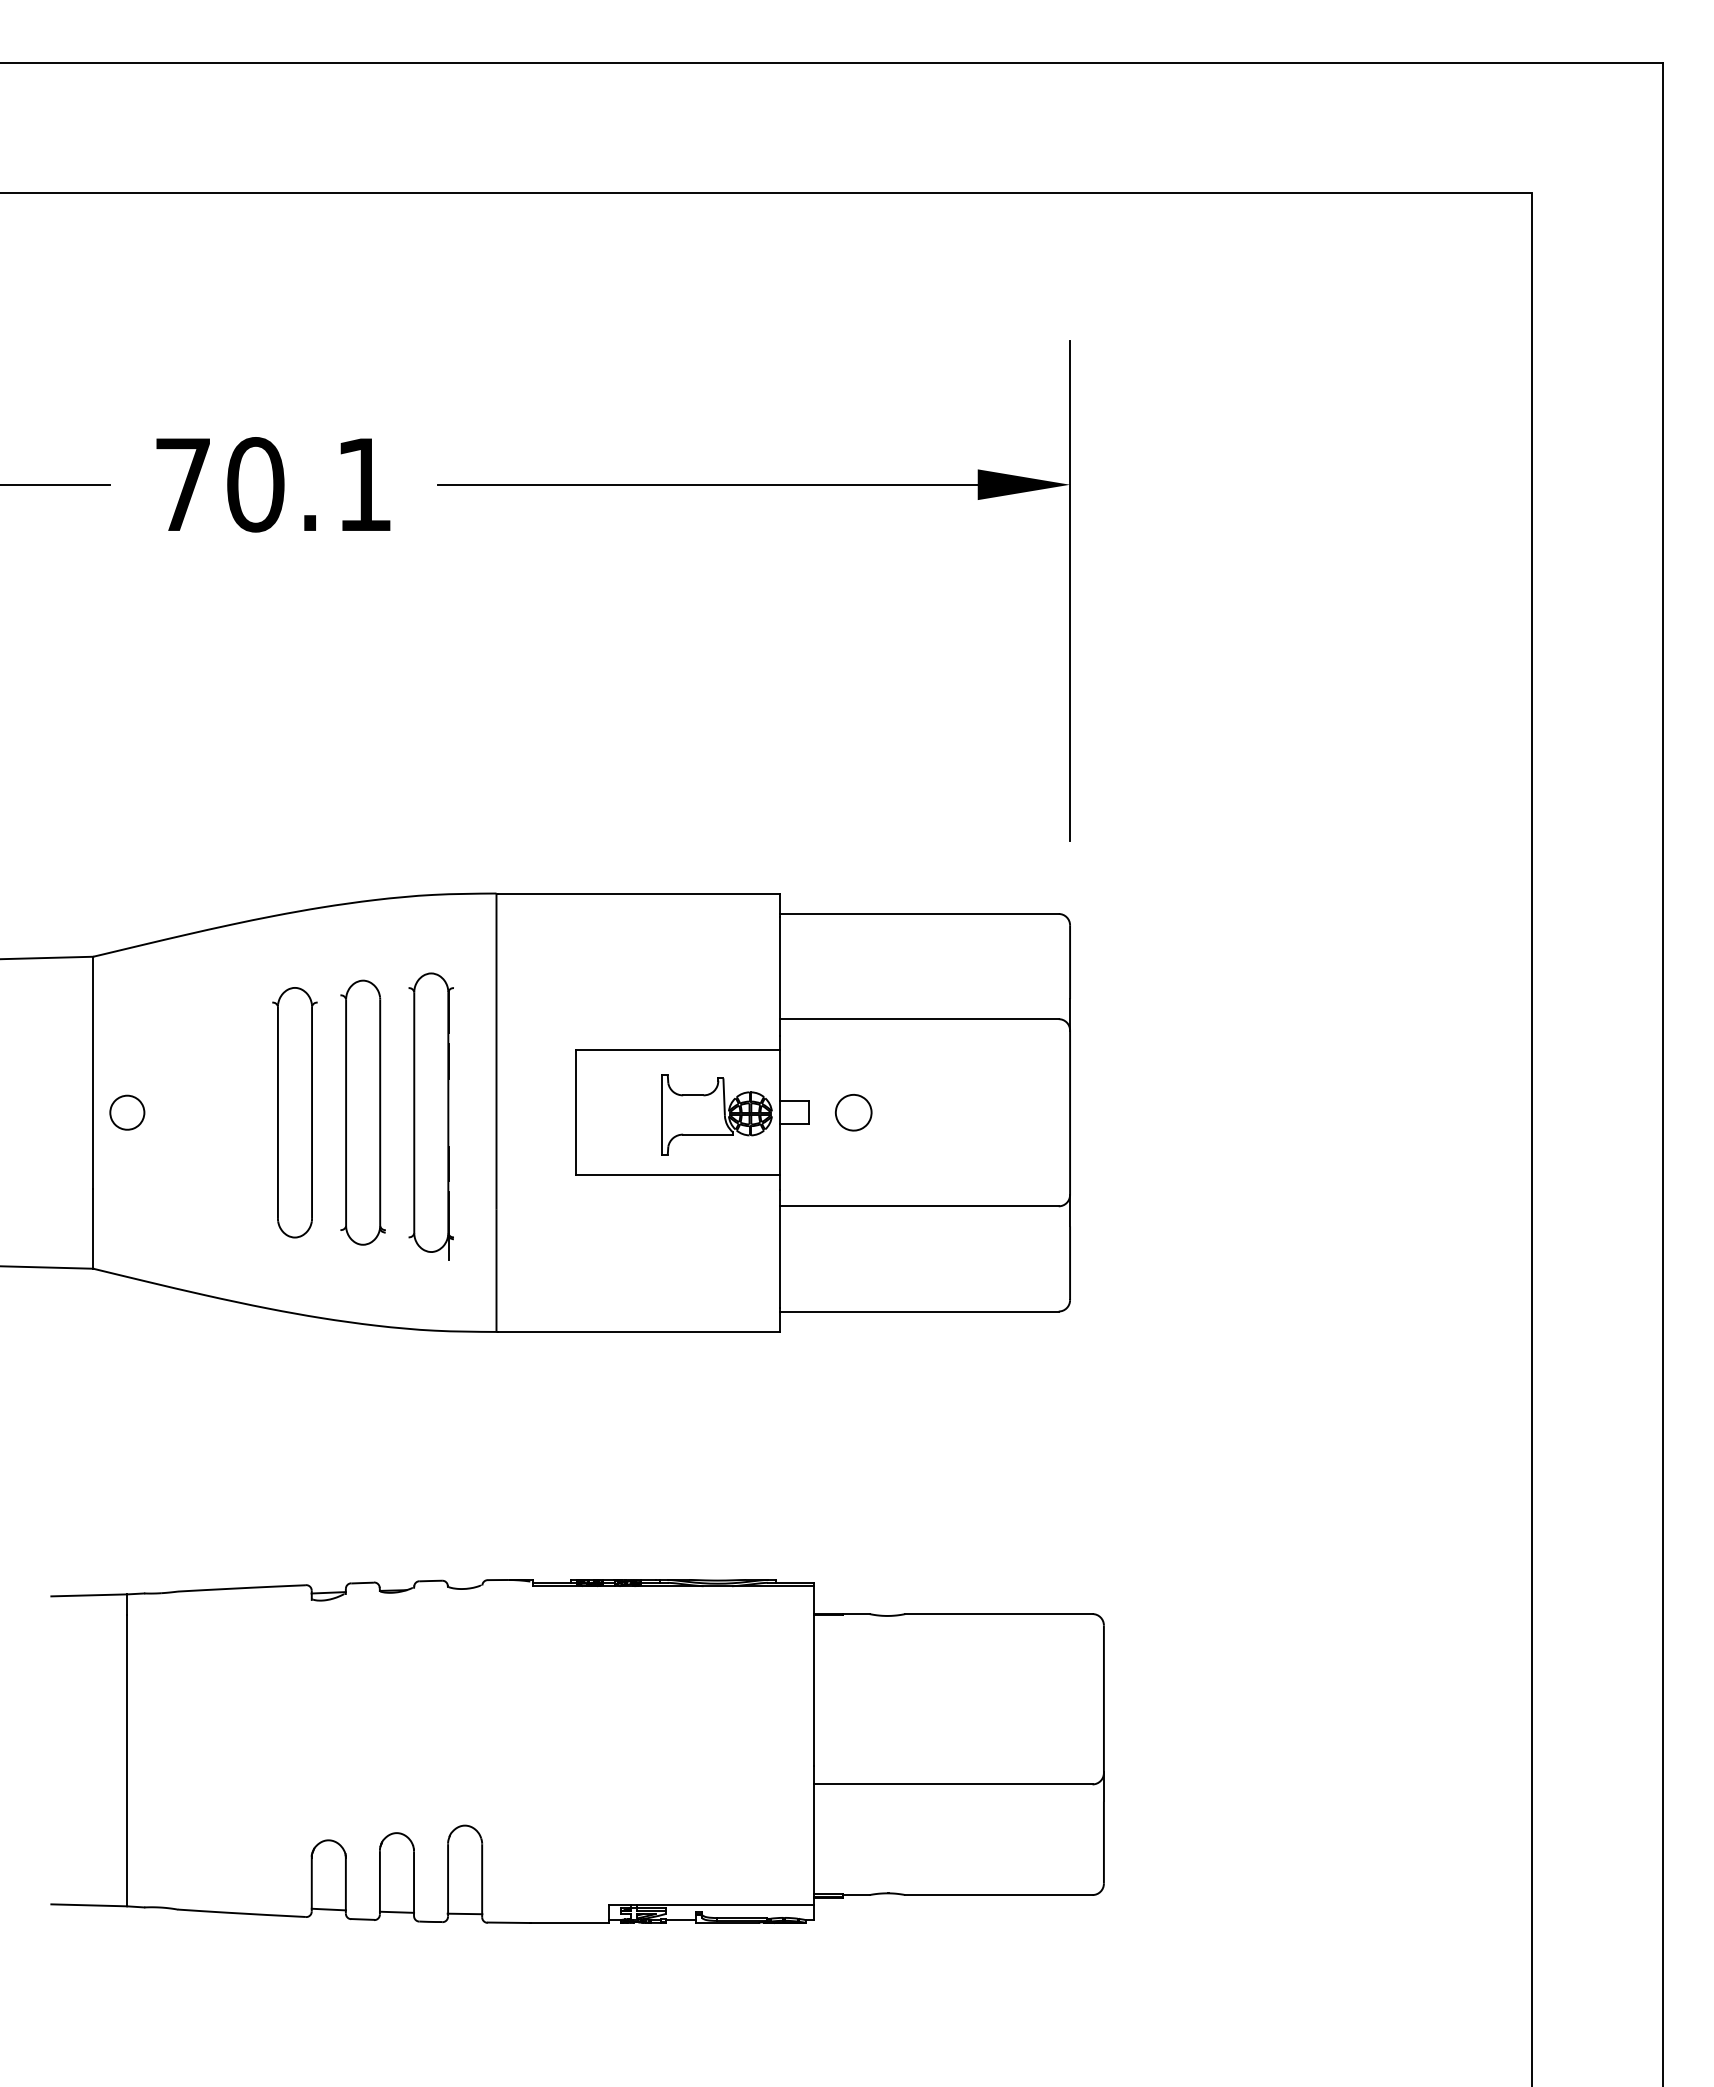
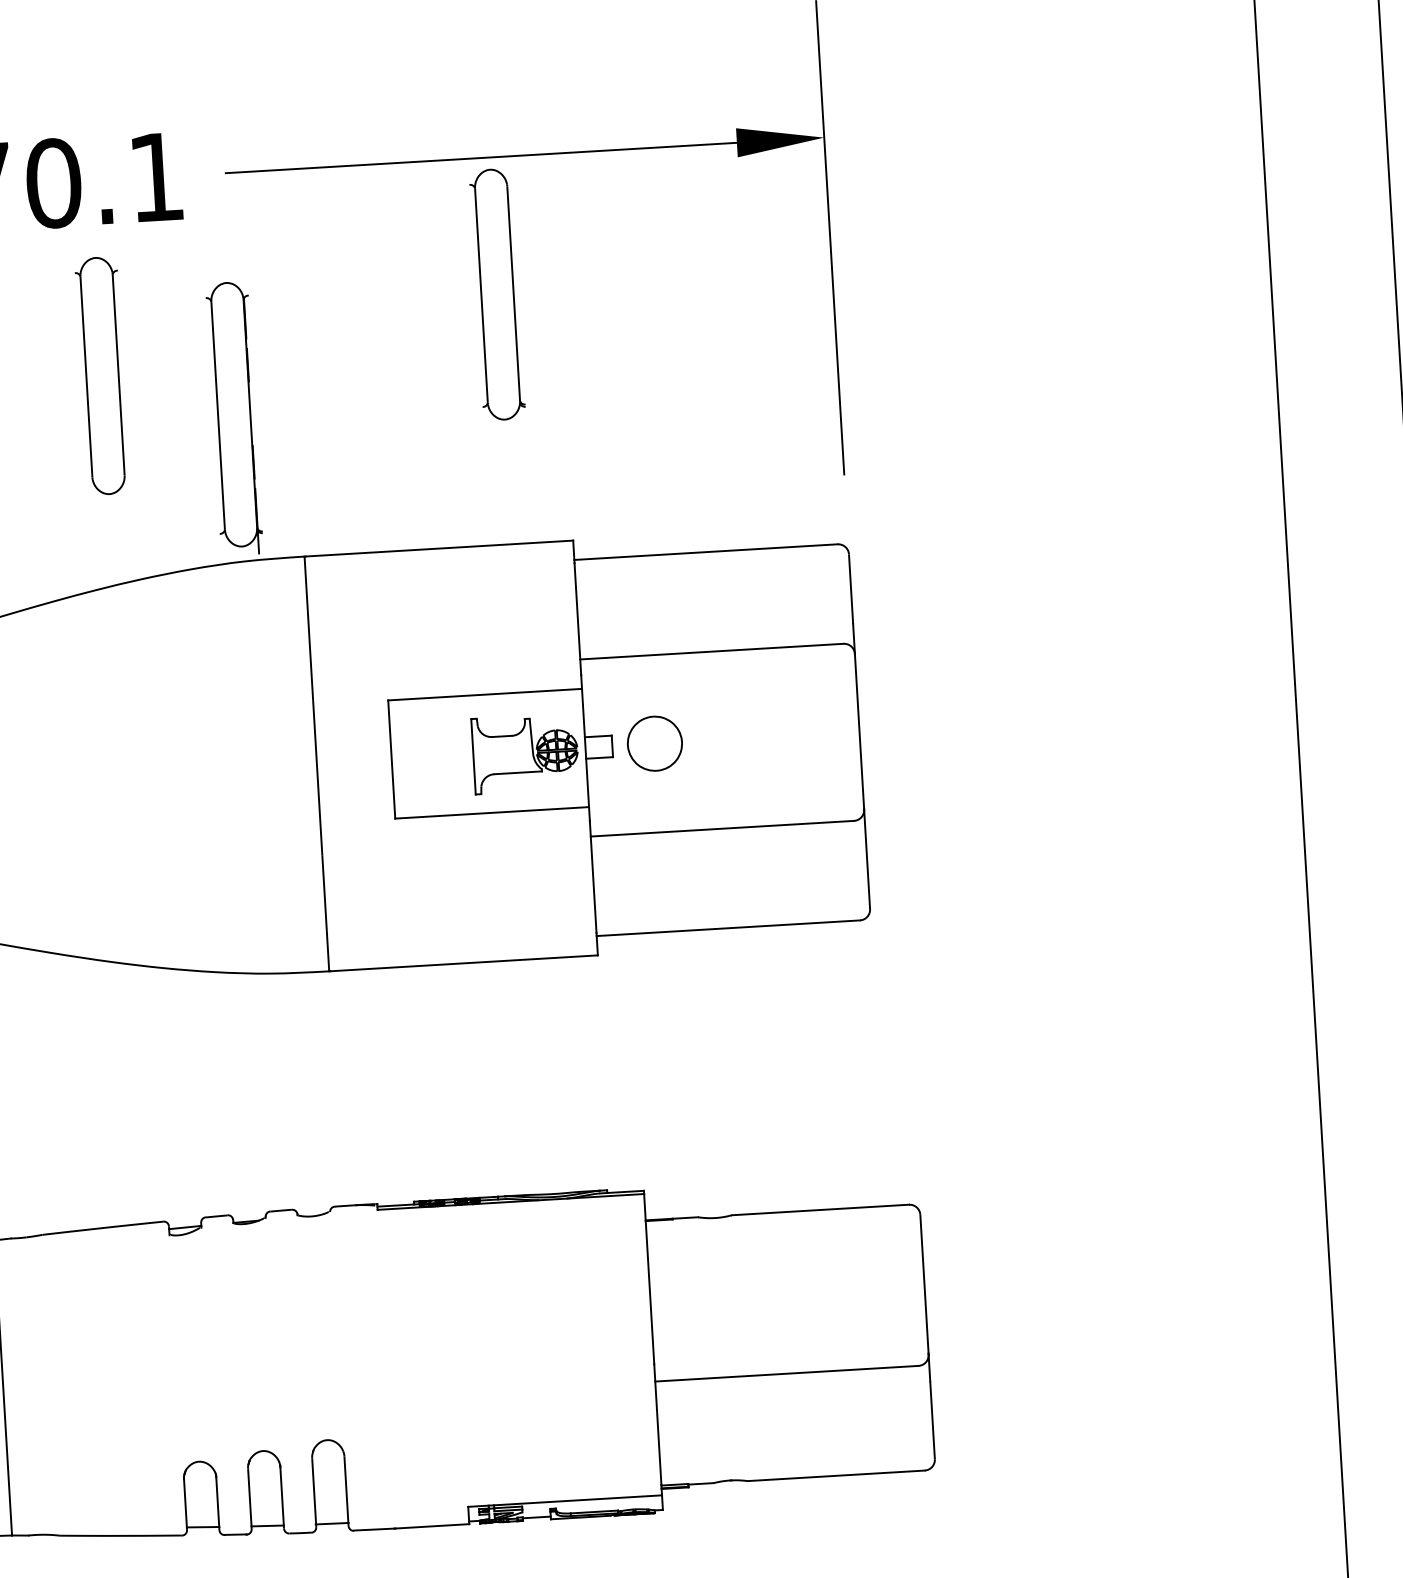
part: (294, 1112) -> (102, 375), moved
part: (362, 1112) -> (496, 294), moved
part: (853, 1112) -> (654, 743), size x1.6
part: (430, 1116) -> (233, 418), moved

